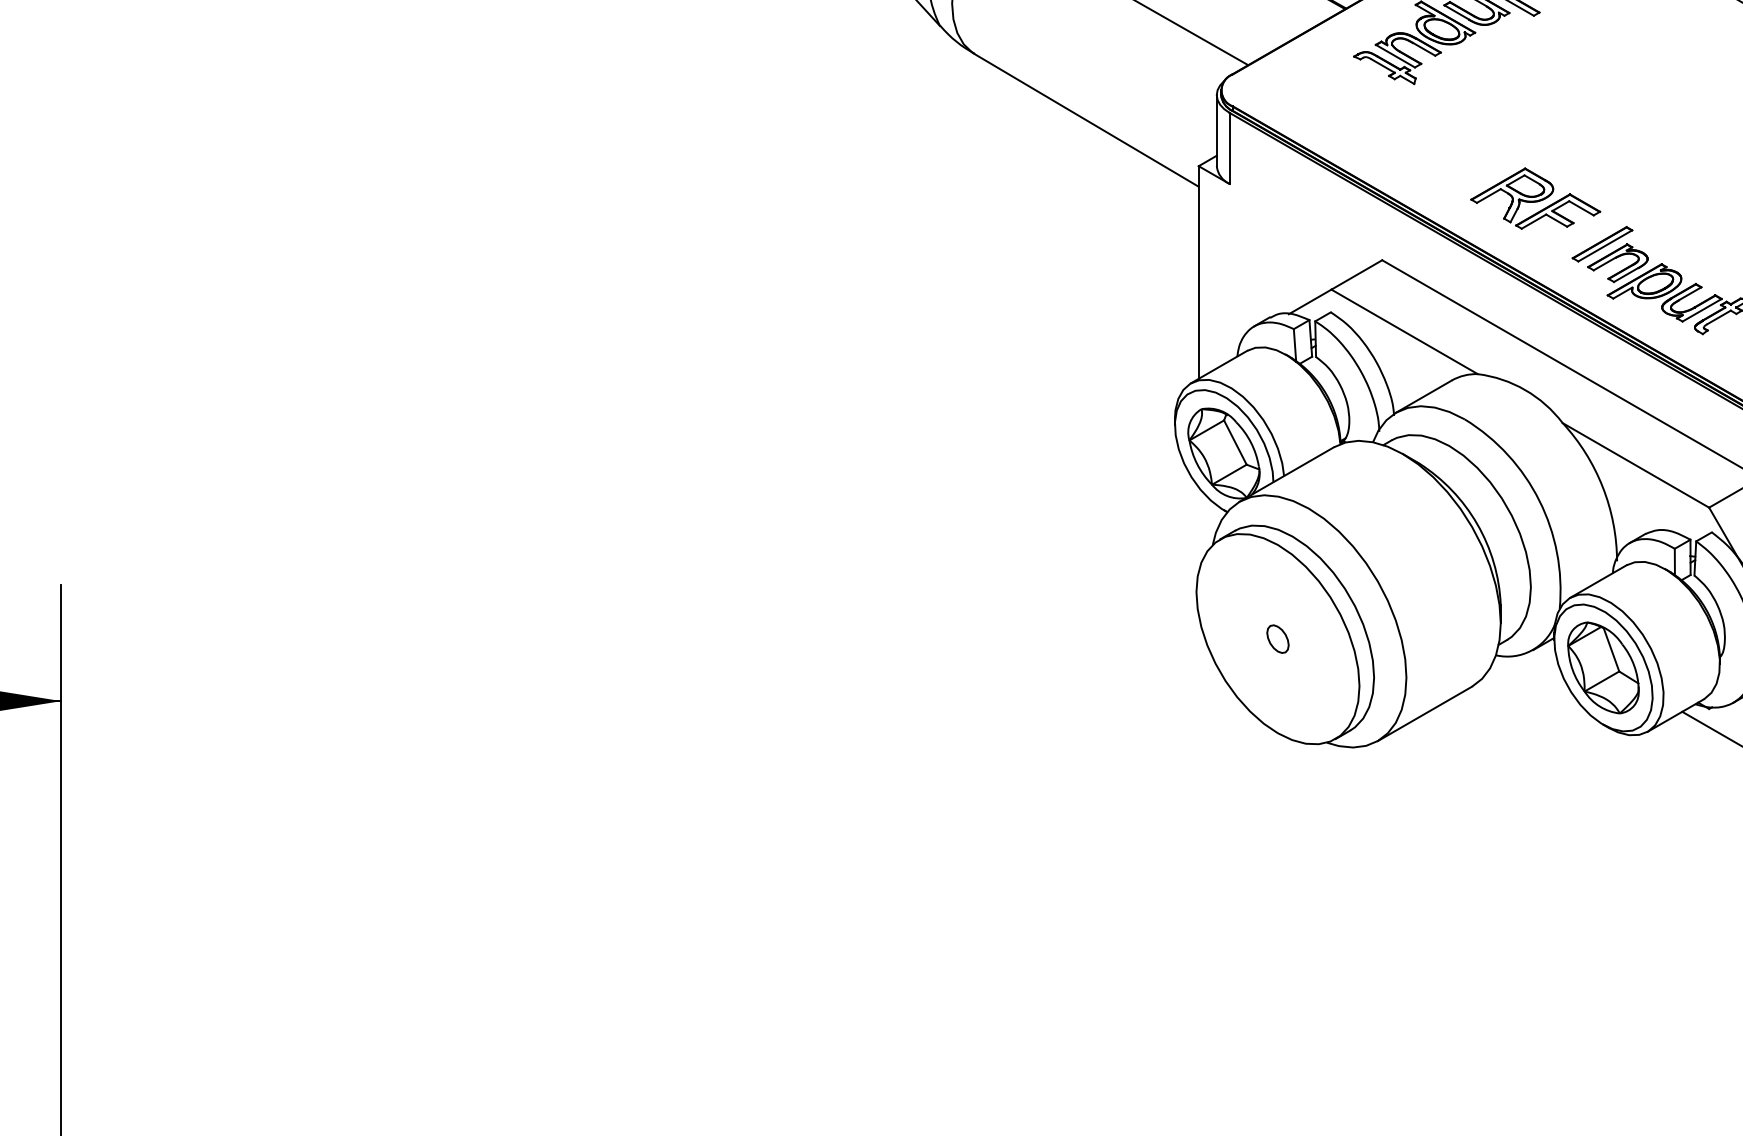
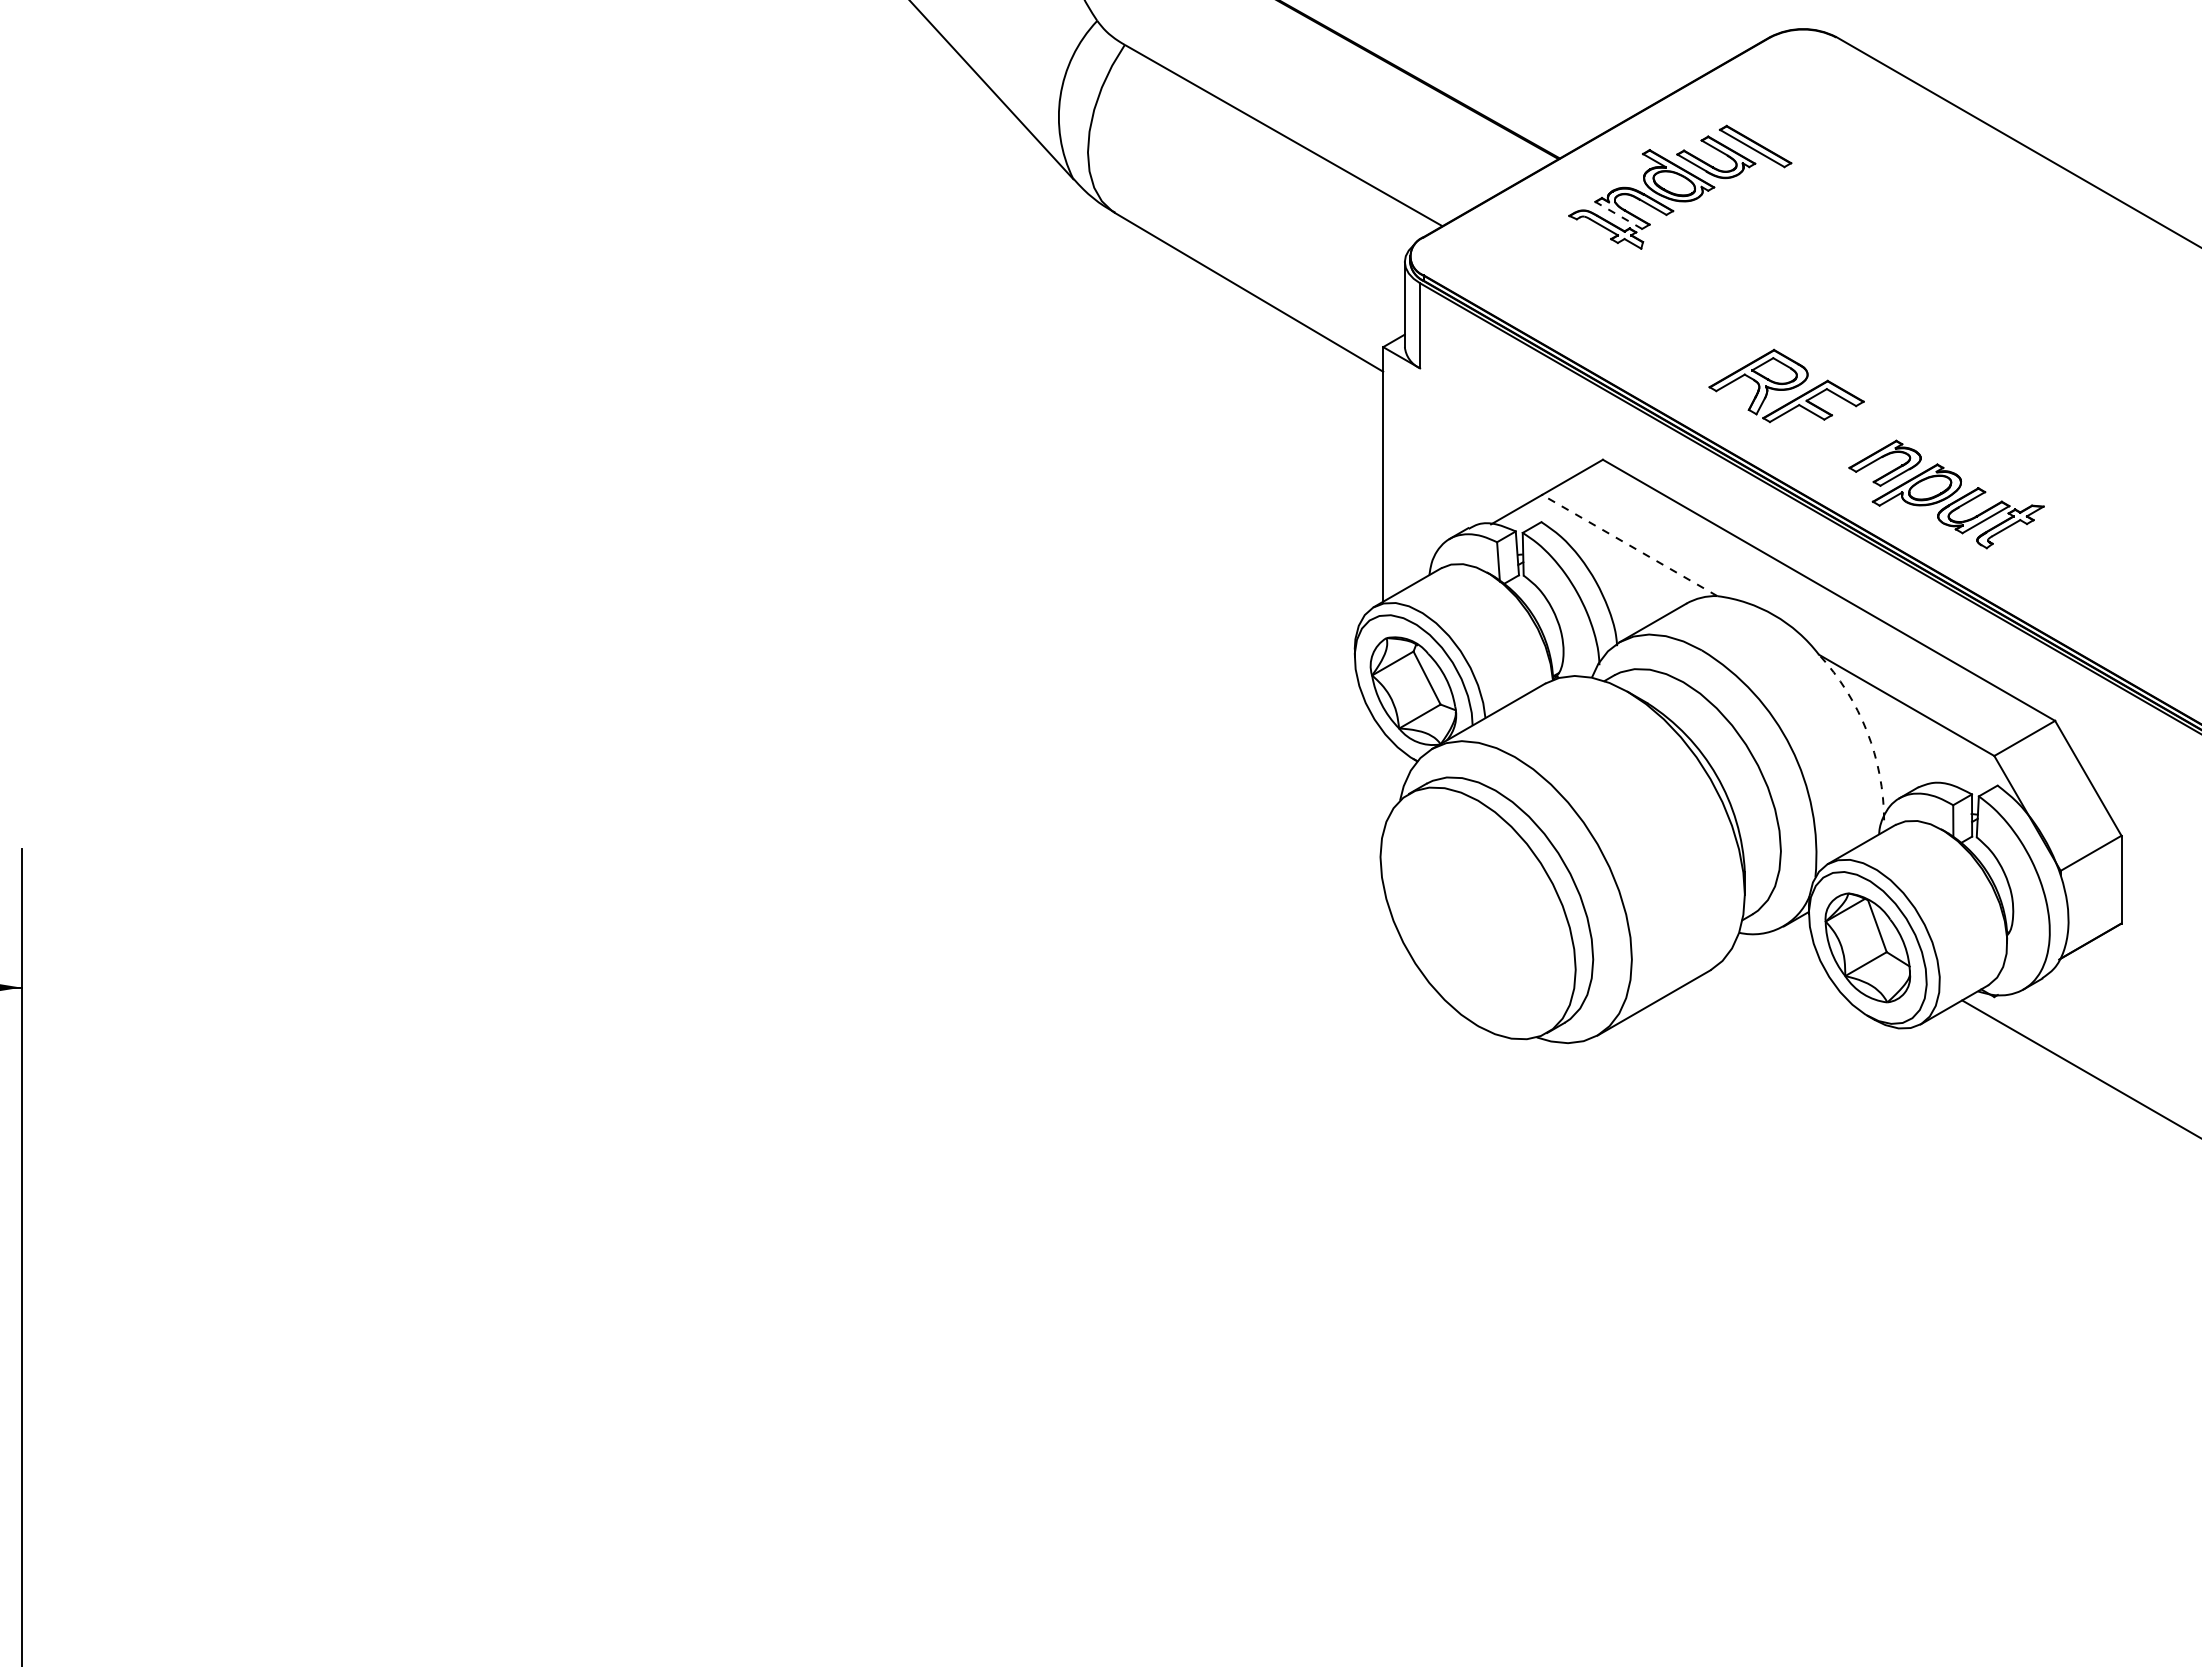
line: (1395, 56) -> (1618, 215), solid -> dashed
part: (1602, 244) -> (1866, 440), removed
line: (1404, 331) -> (1629, 545), solid -> dashed
arc: (1603, 487) -> (1867, 731), solid -> dashed
part: (1277, 639) -> (1477, 913), removed

